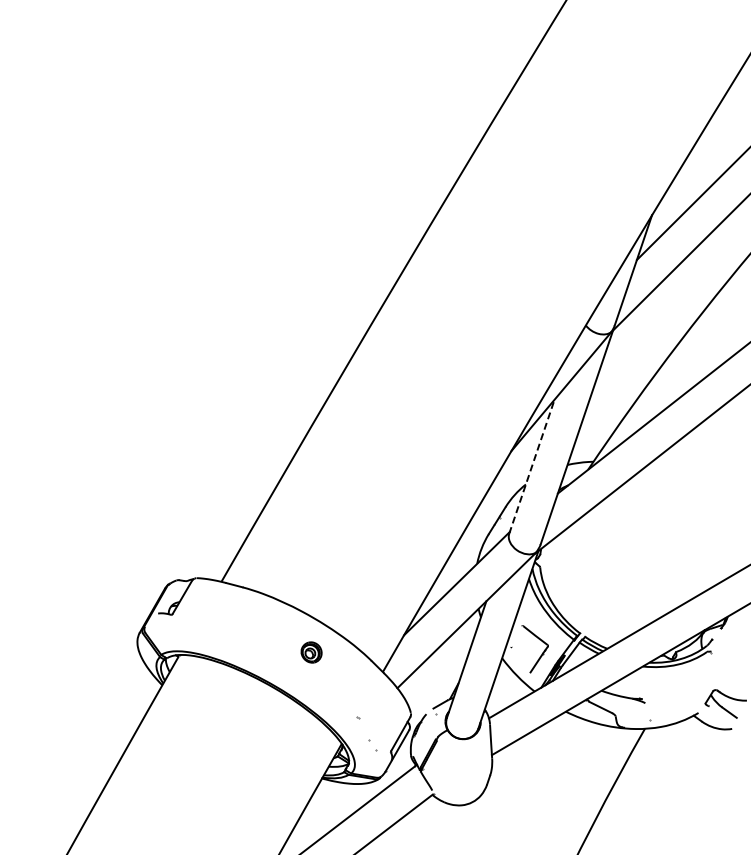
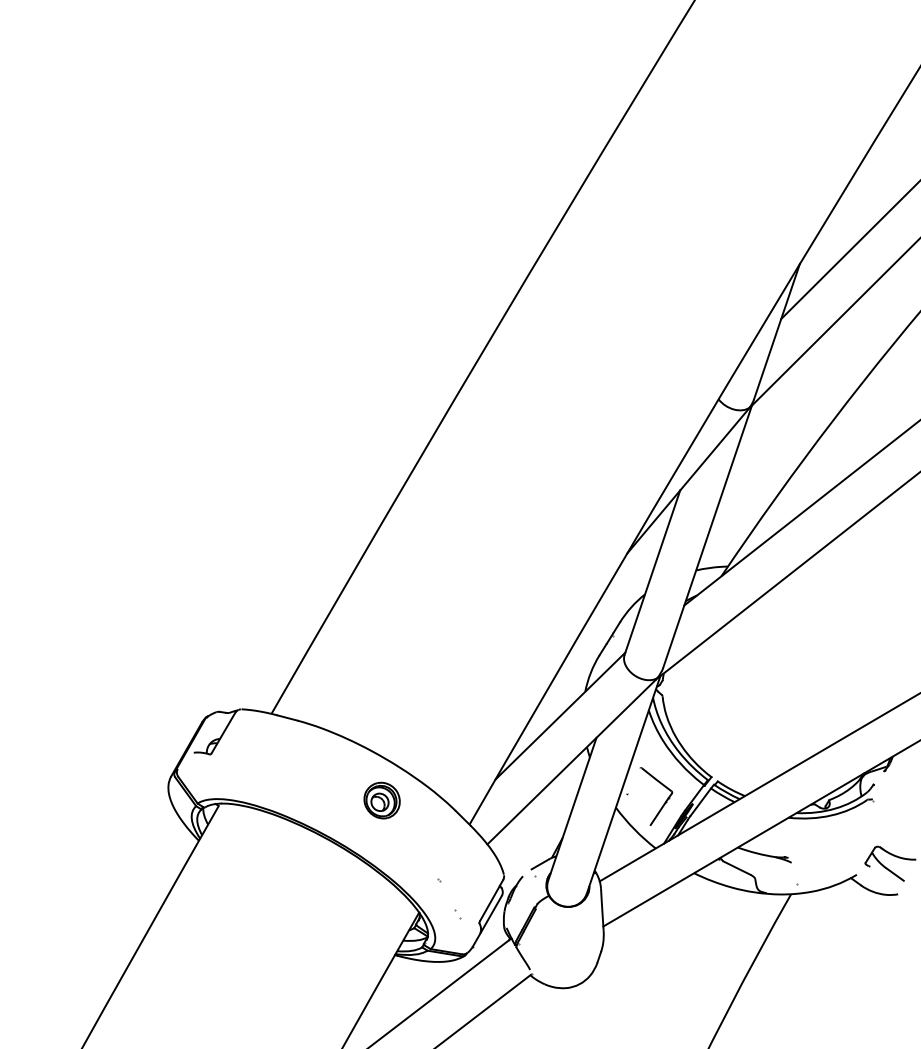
line: (531, 466) -> (651, 572), dashed -> solid
part: (311, 652) -> (381, 800), size x1.43
part: (373, 745) -> (458, 914), size x0.62

